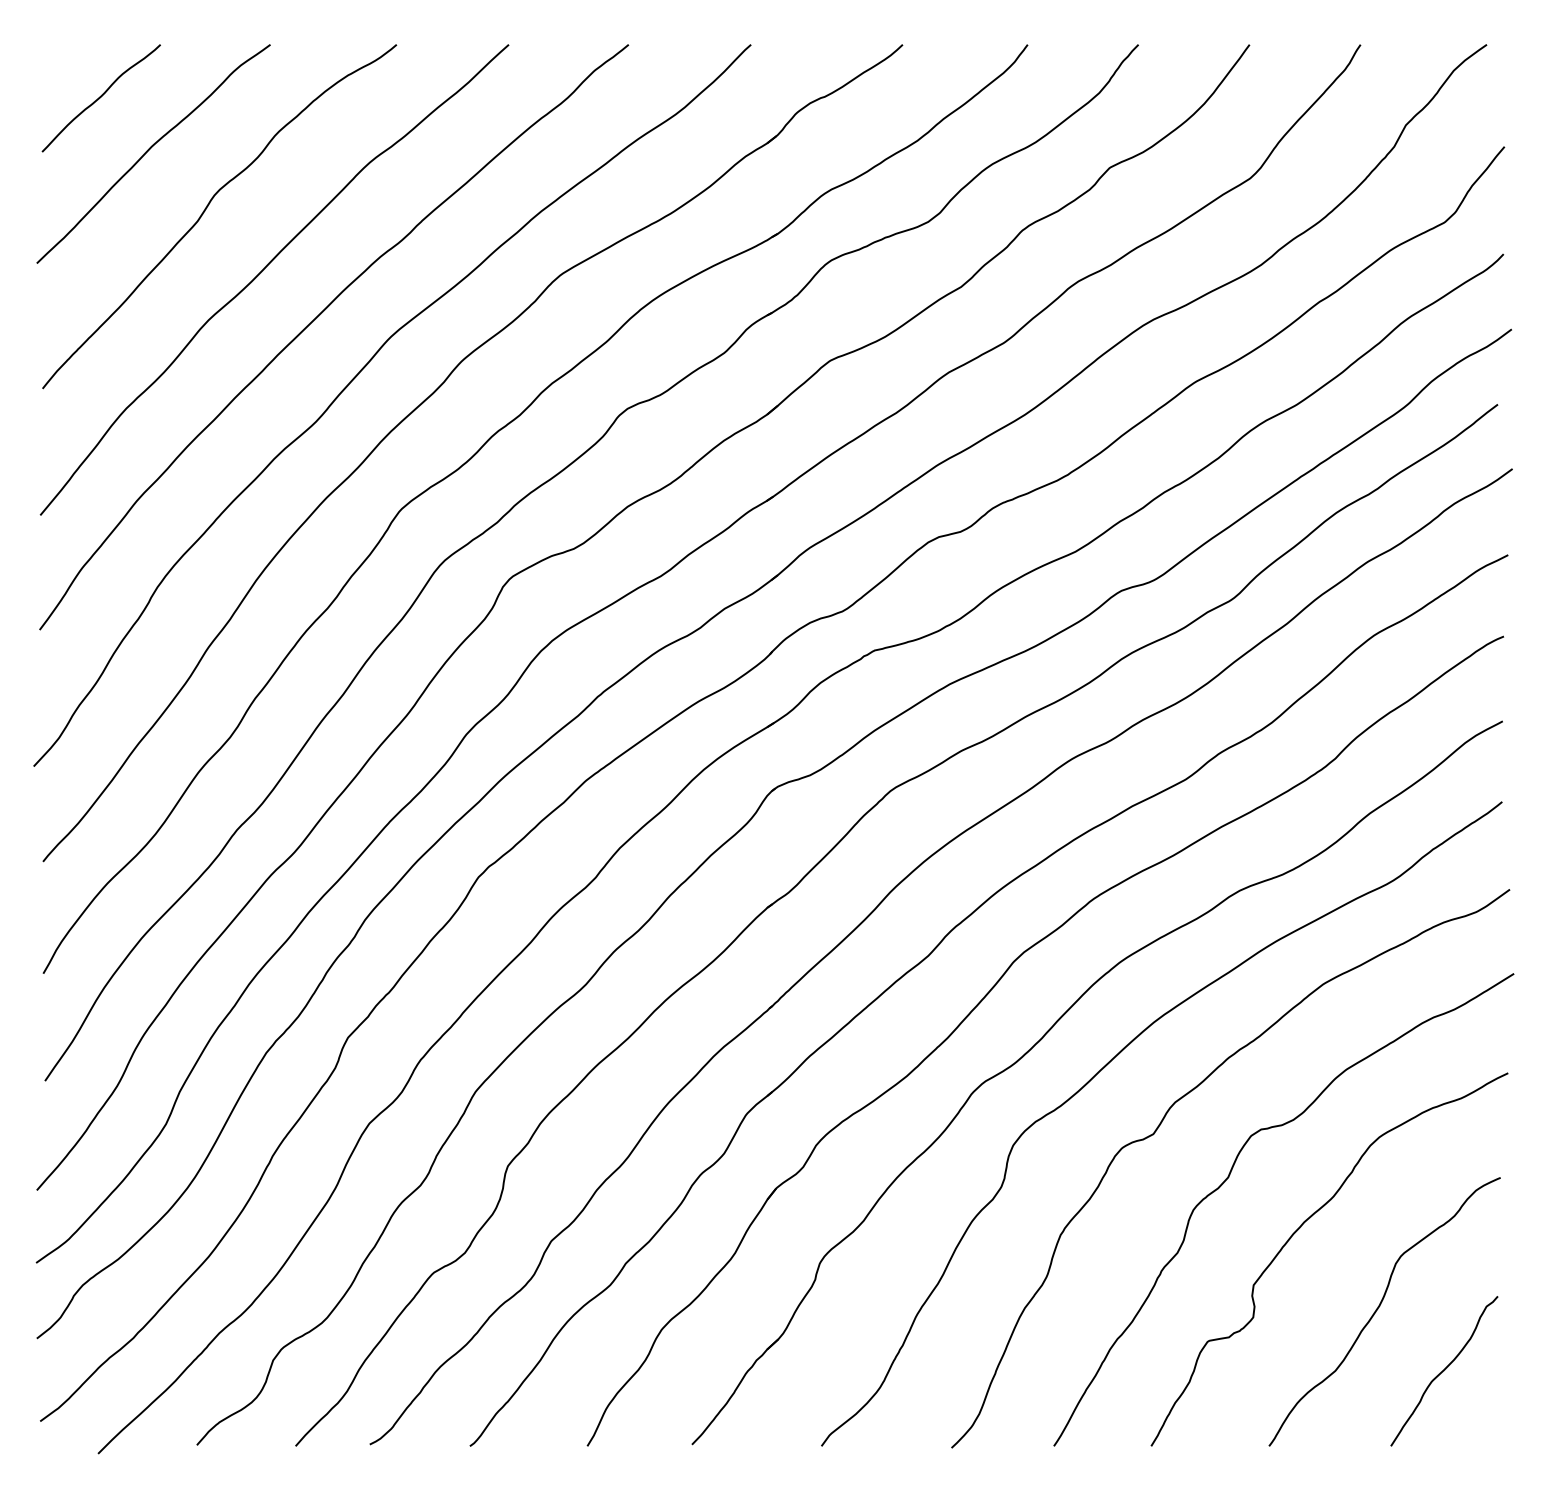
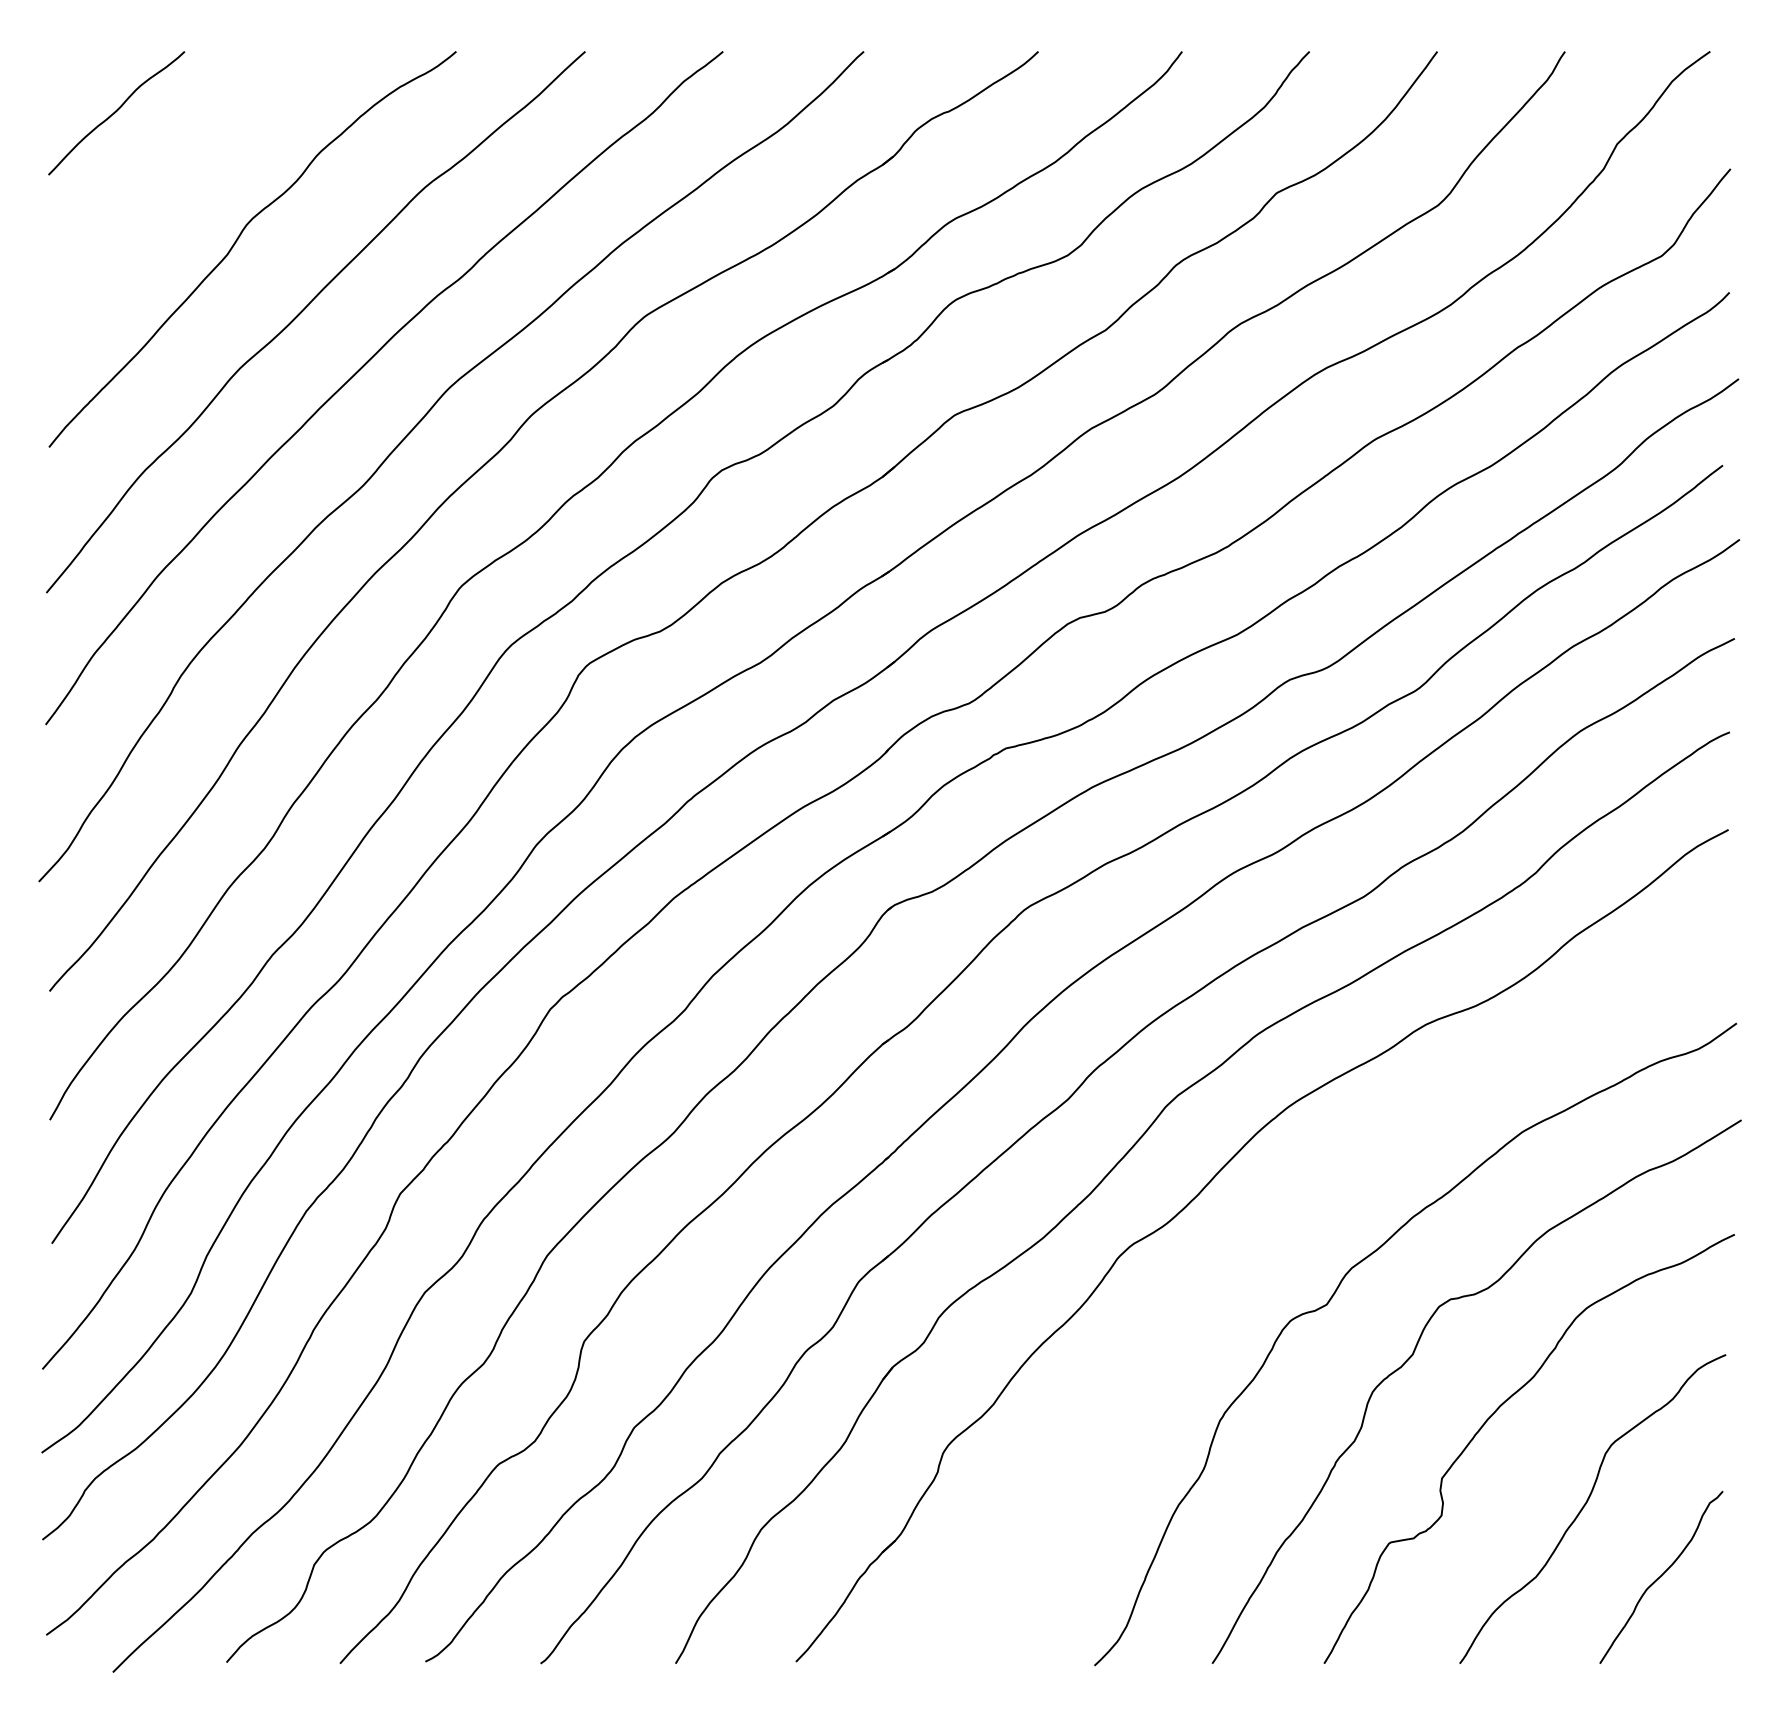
curve: (149, 149) -> (172, 172), removed
curve: (1110, 1062) -> (1277, 1222), removed

